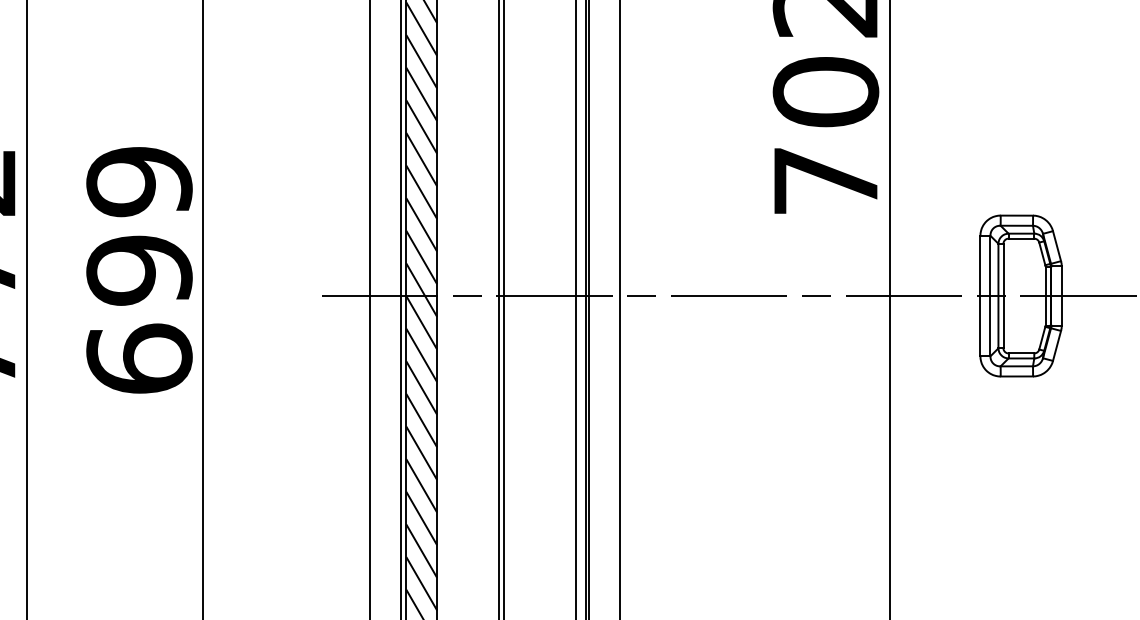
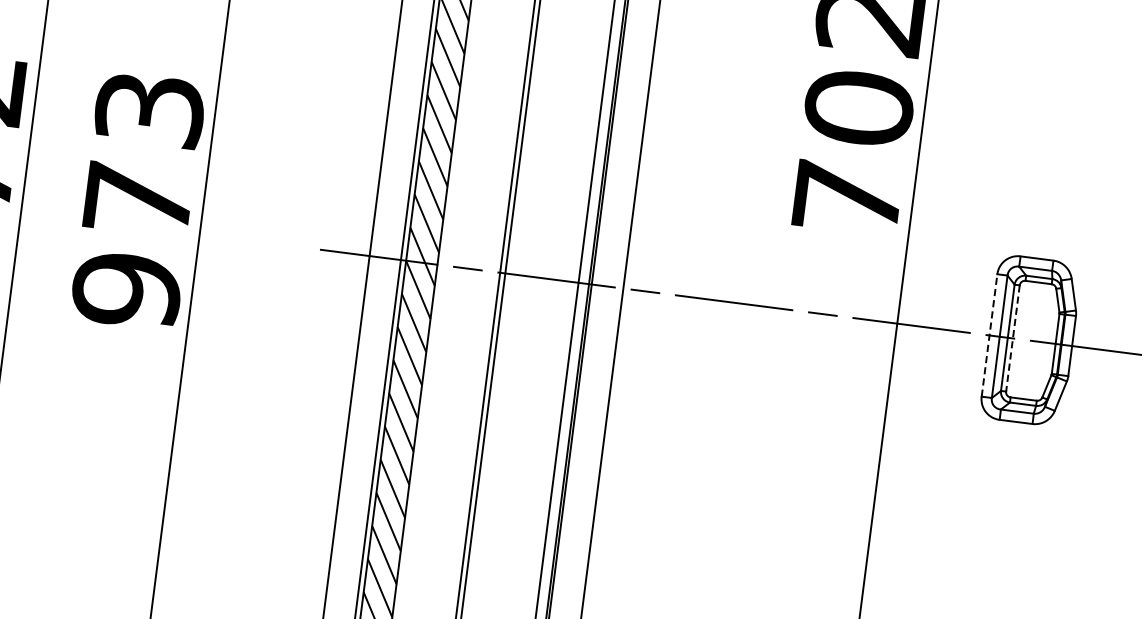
text: (139, 270) -> (138, 200), 699 -> 973
line: (980, 295) -> (989, 334), solid -> dashed
line: (1003, 296) -> (1012, 338), solid -> dashed

